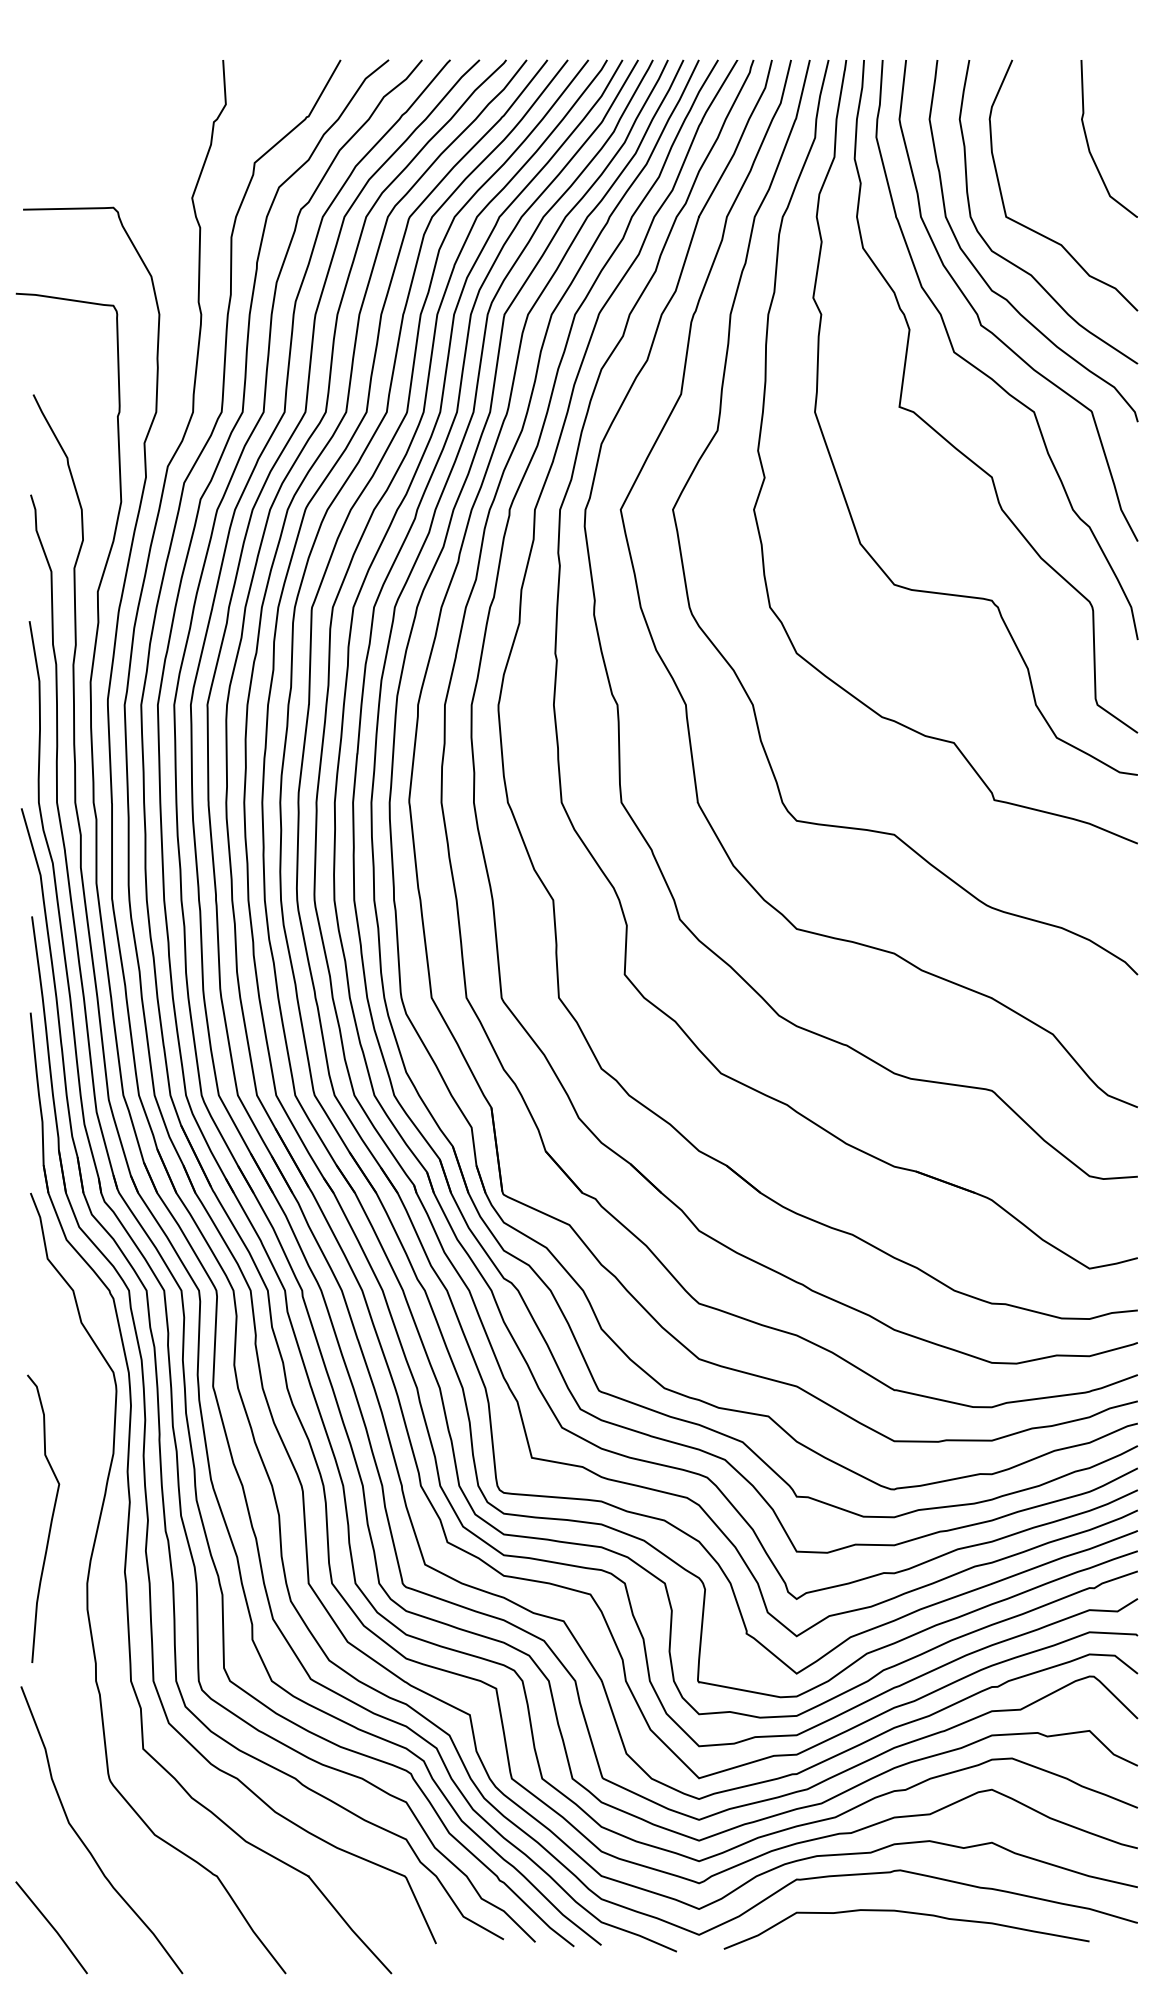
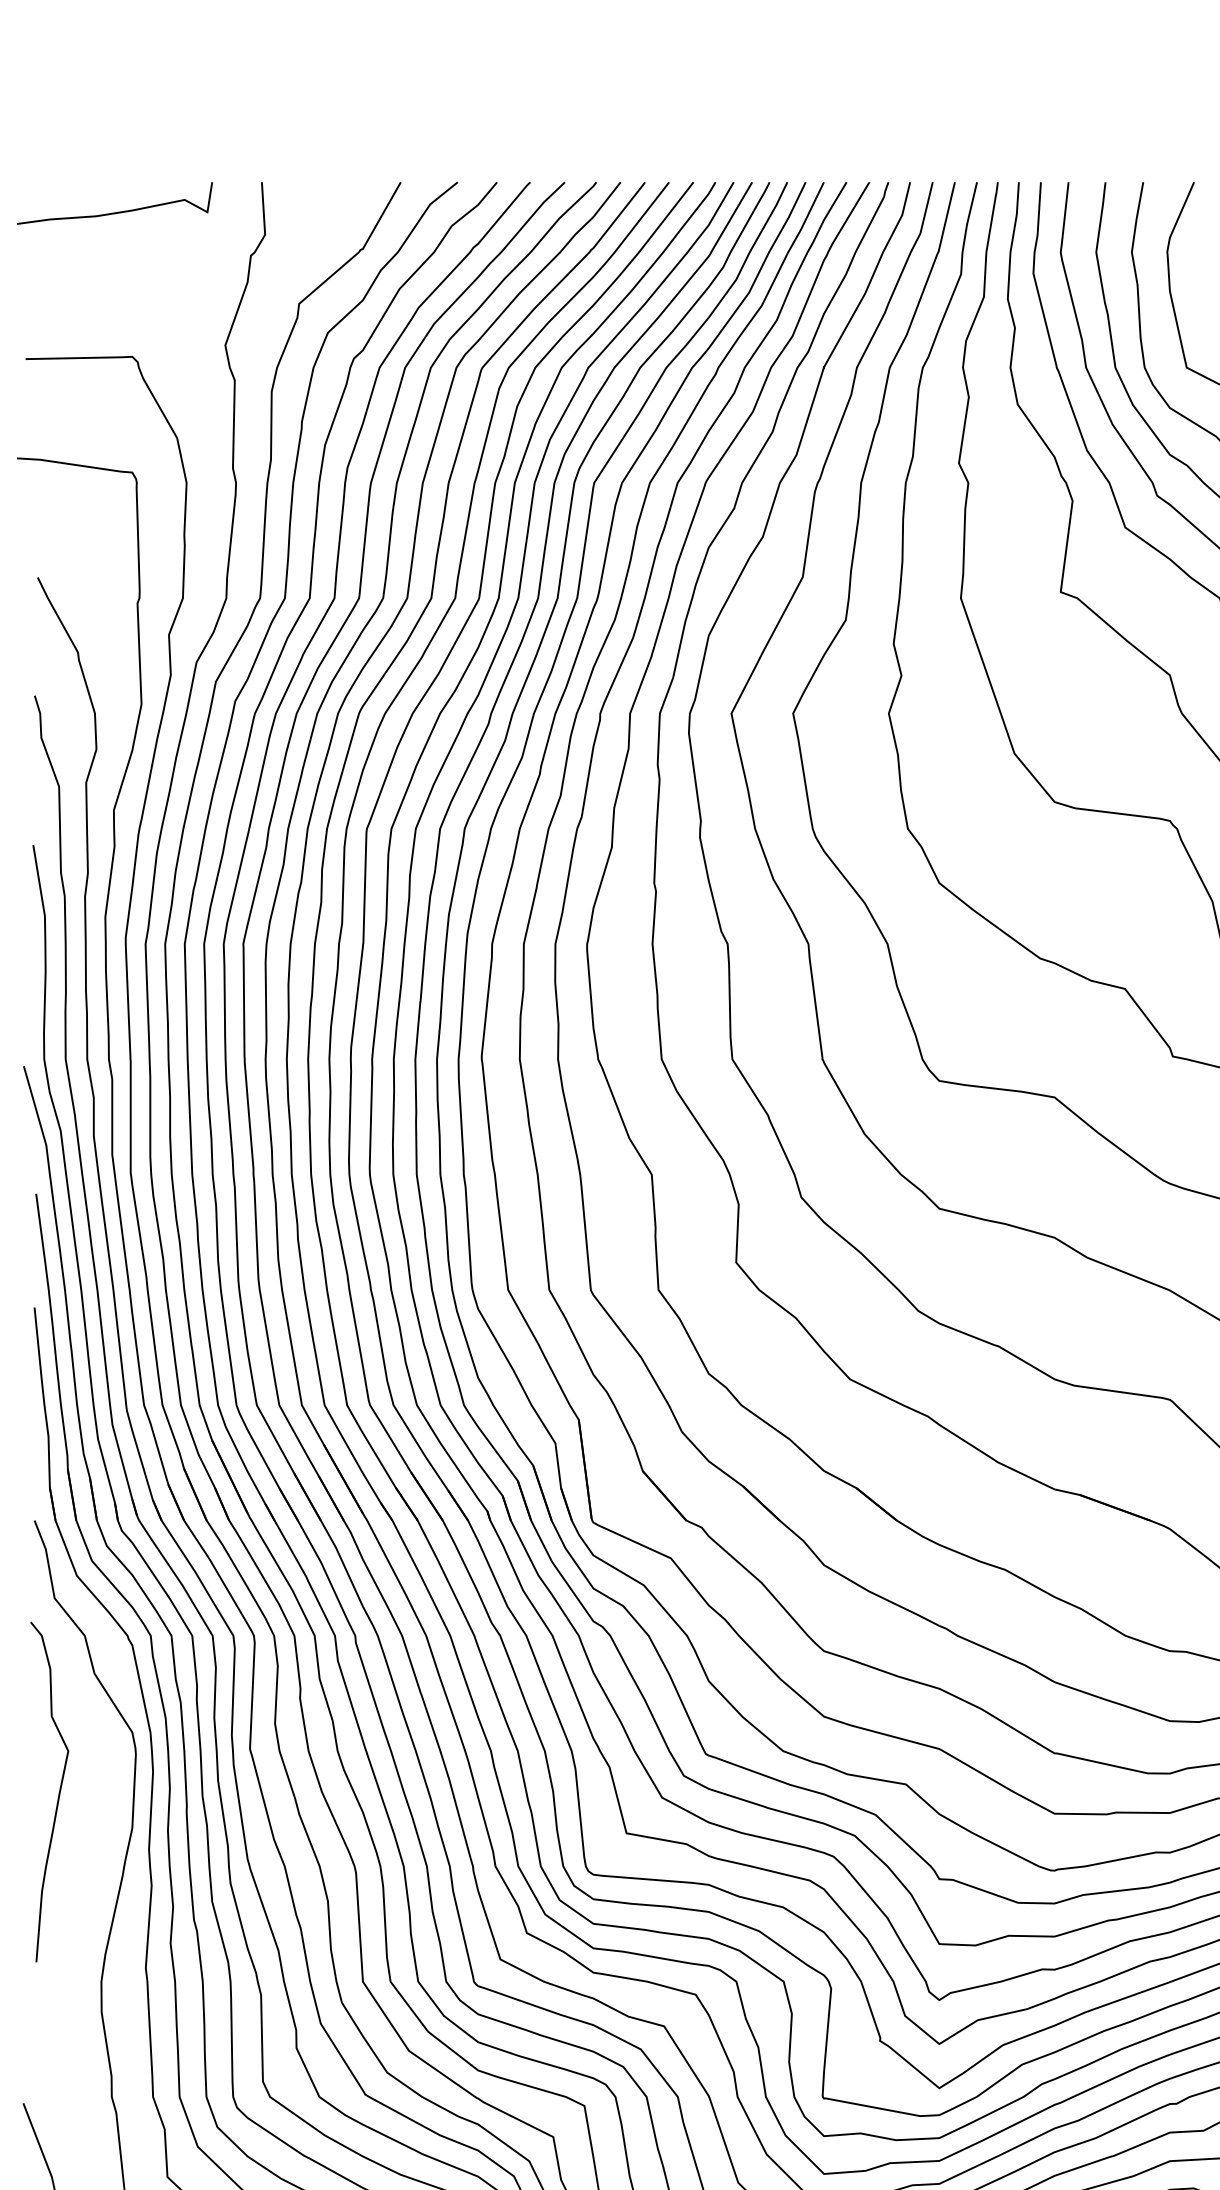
curve: (101, 84) -> (118, 211), added
curve: (50, 1520) -> (57, 1793), moved

